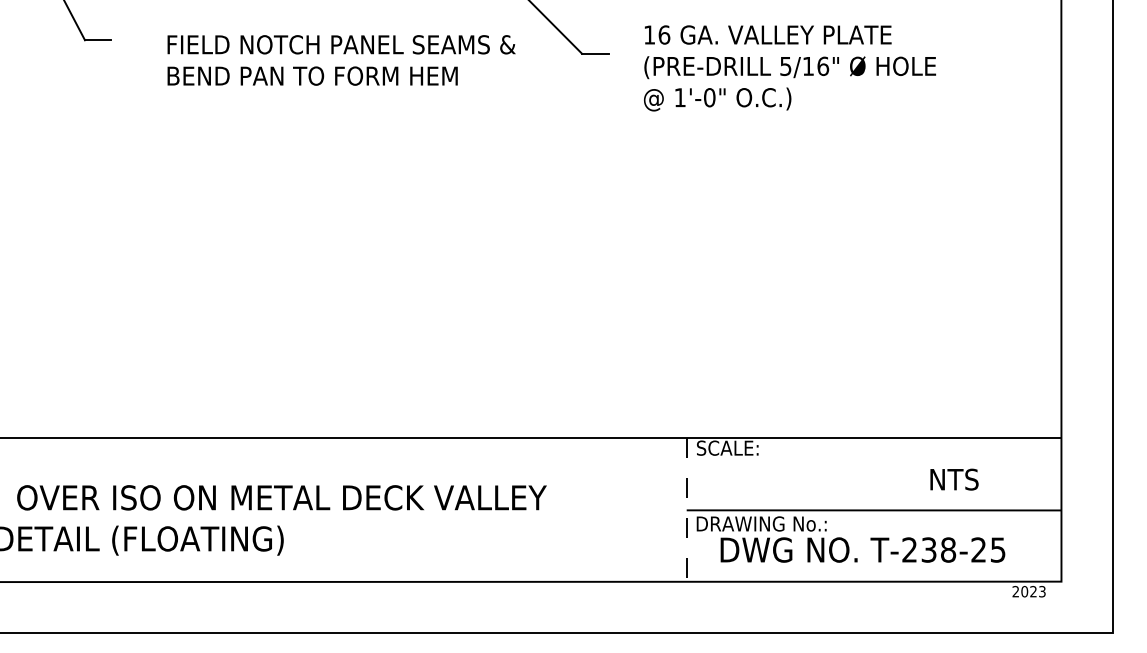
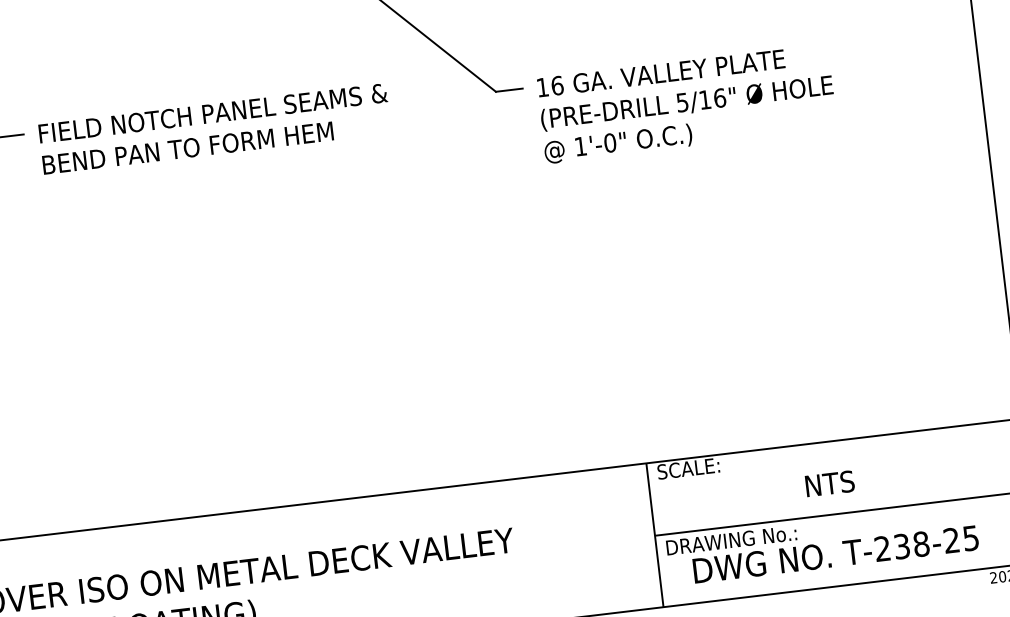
text: (341, 60) -> (214, 129), moved
text: (789, 68) -> (686, 104), moved
text: (954, 479) -> (830, 483), moved
line: (686, 510) -> (654, 535), dashed -> solid

